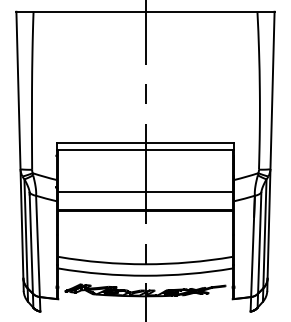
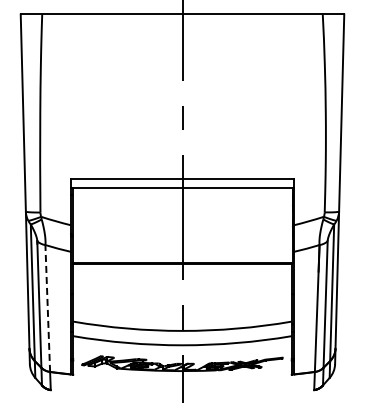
line: (145, 192) -> (182, 240), removed
line: (37, 245) -> (47, 307), solid -> dashed

